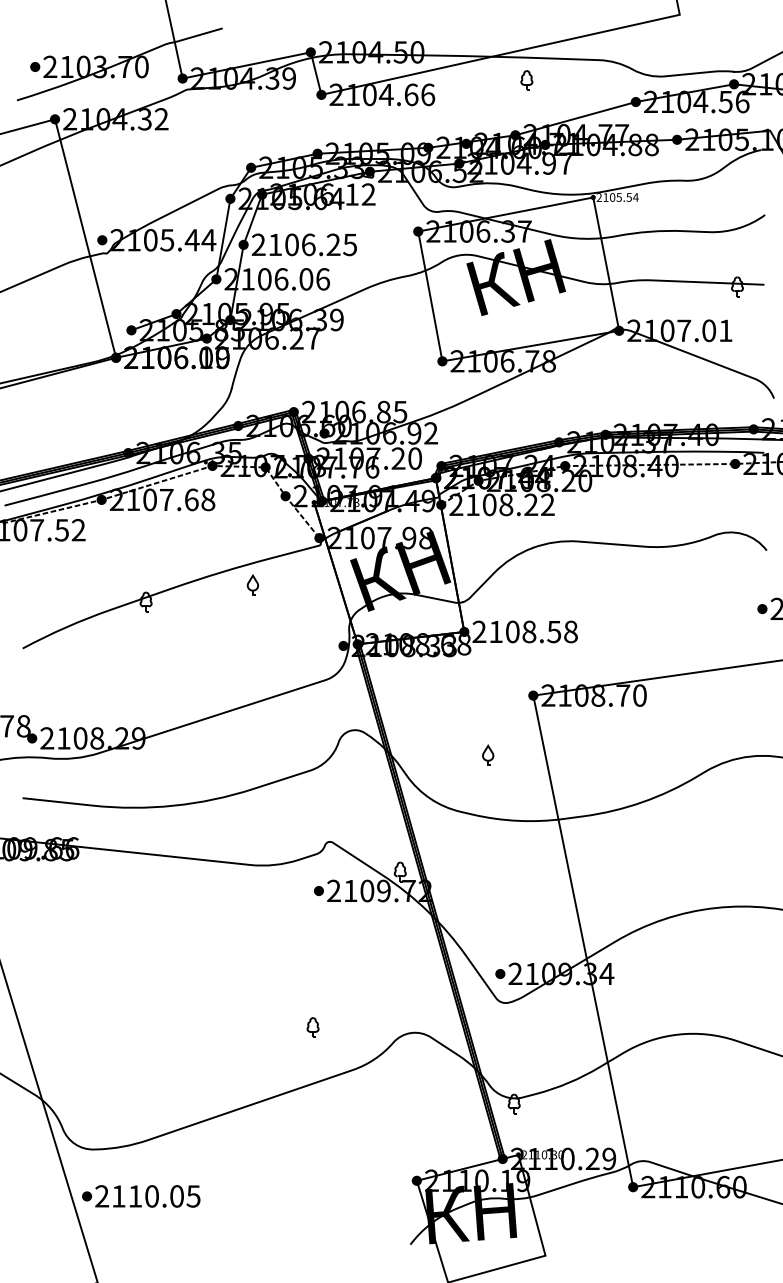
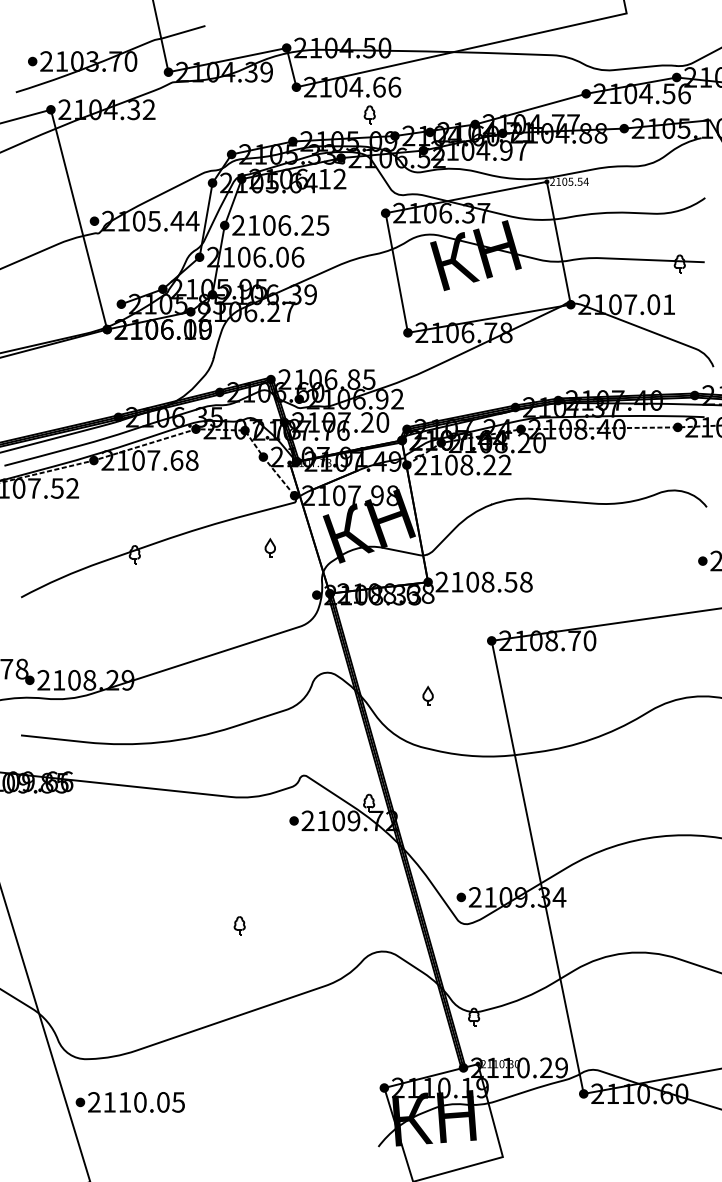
part: (526, 79) -> (369, 114), moved
part: (252, 584) -> (269, 547), moved
part: (487, 754) -> (427, 695), moved
part: (312, 1027) -> (239, 925), moved

